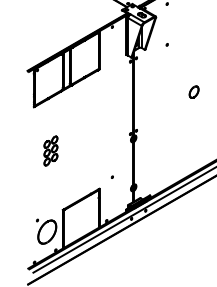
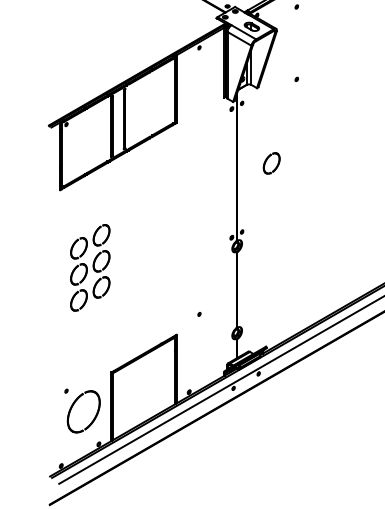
part: (193, 91) -> (270, 162), moved
part: (50, 150) -> (89, 266), size x1.67

